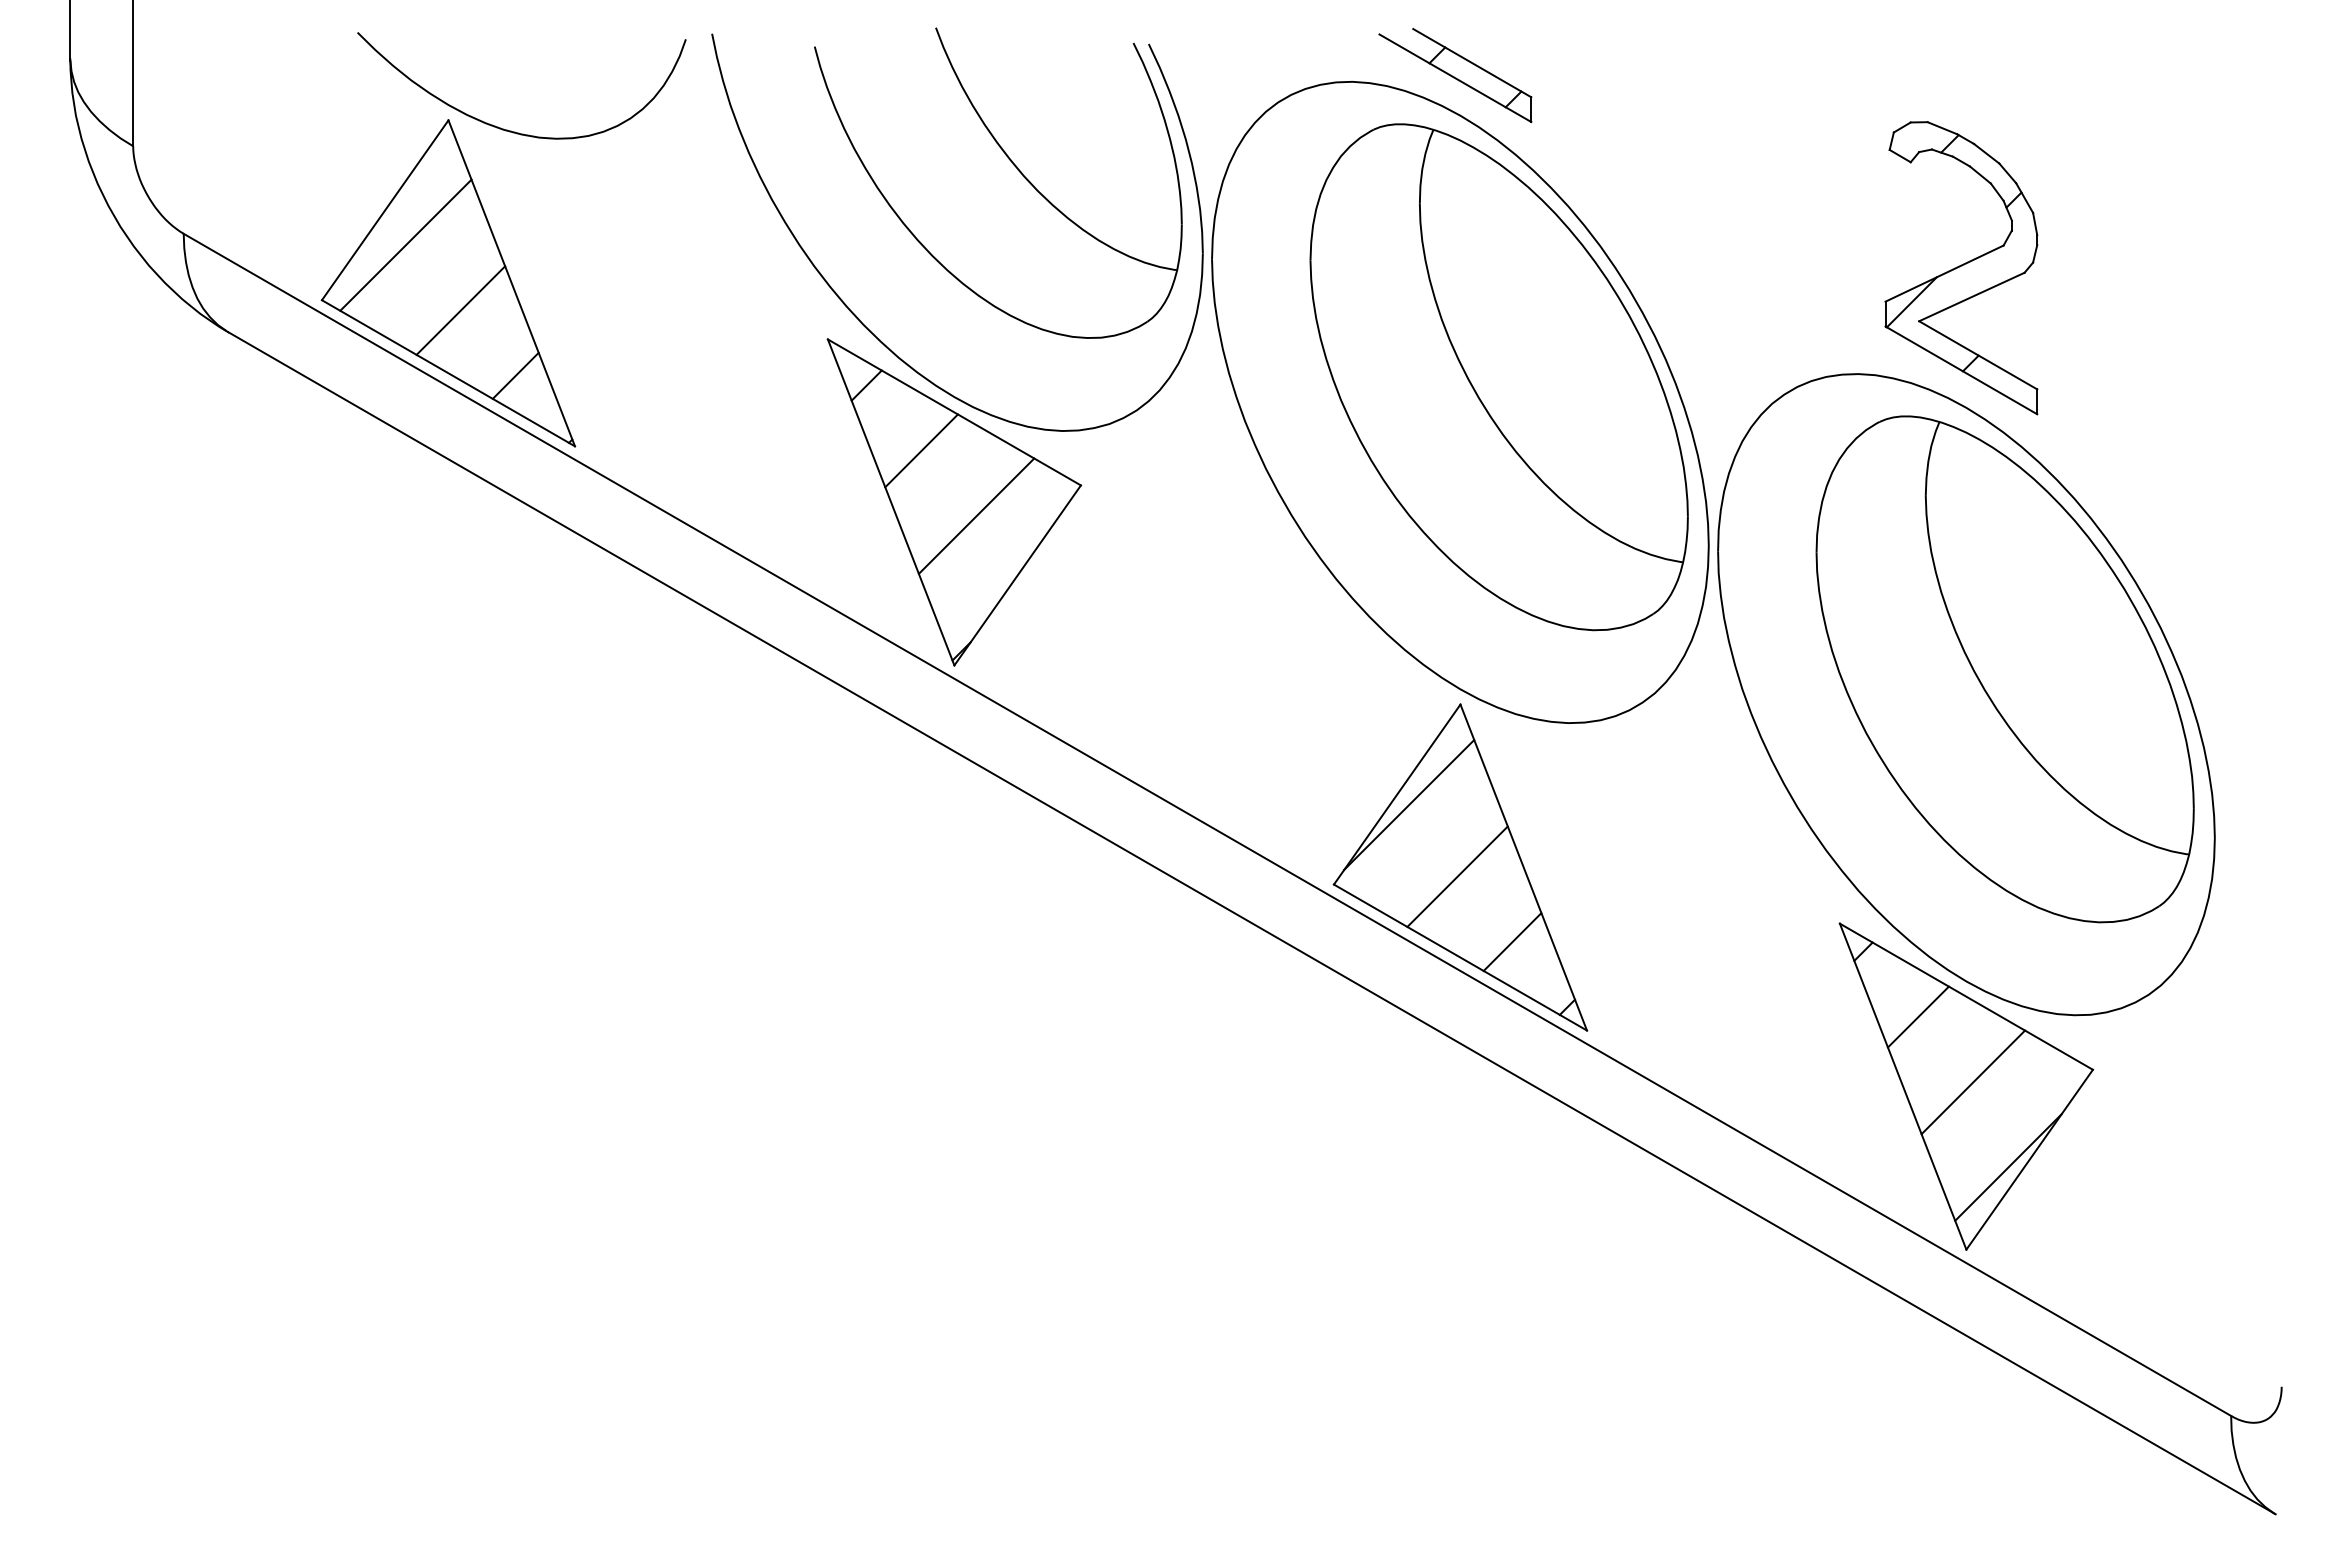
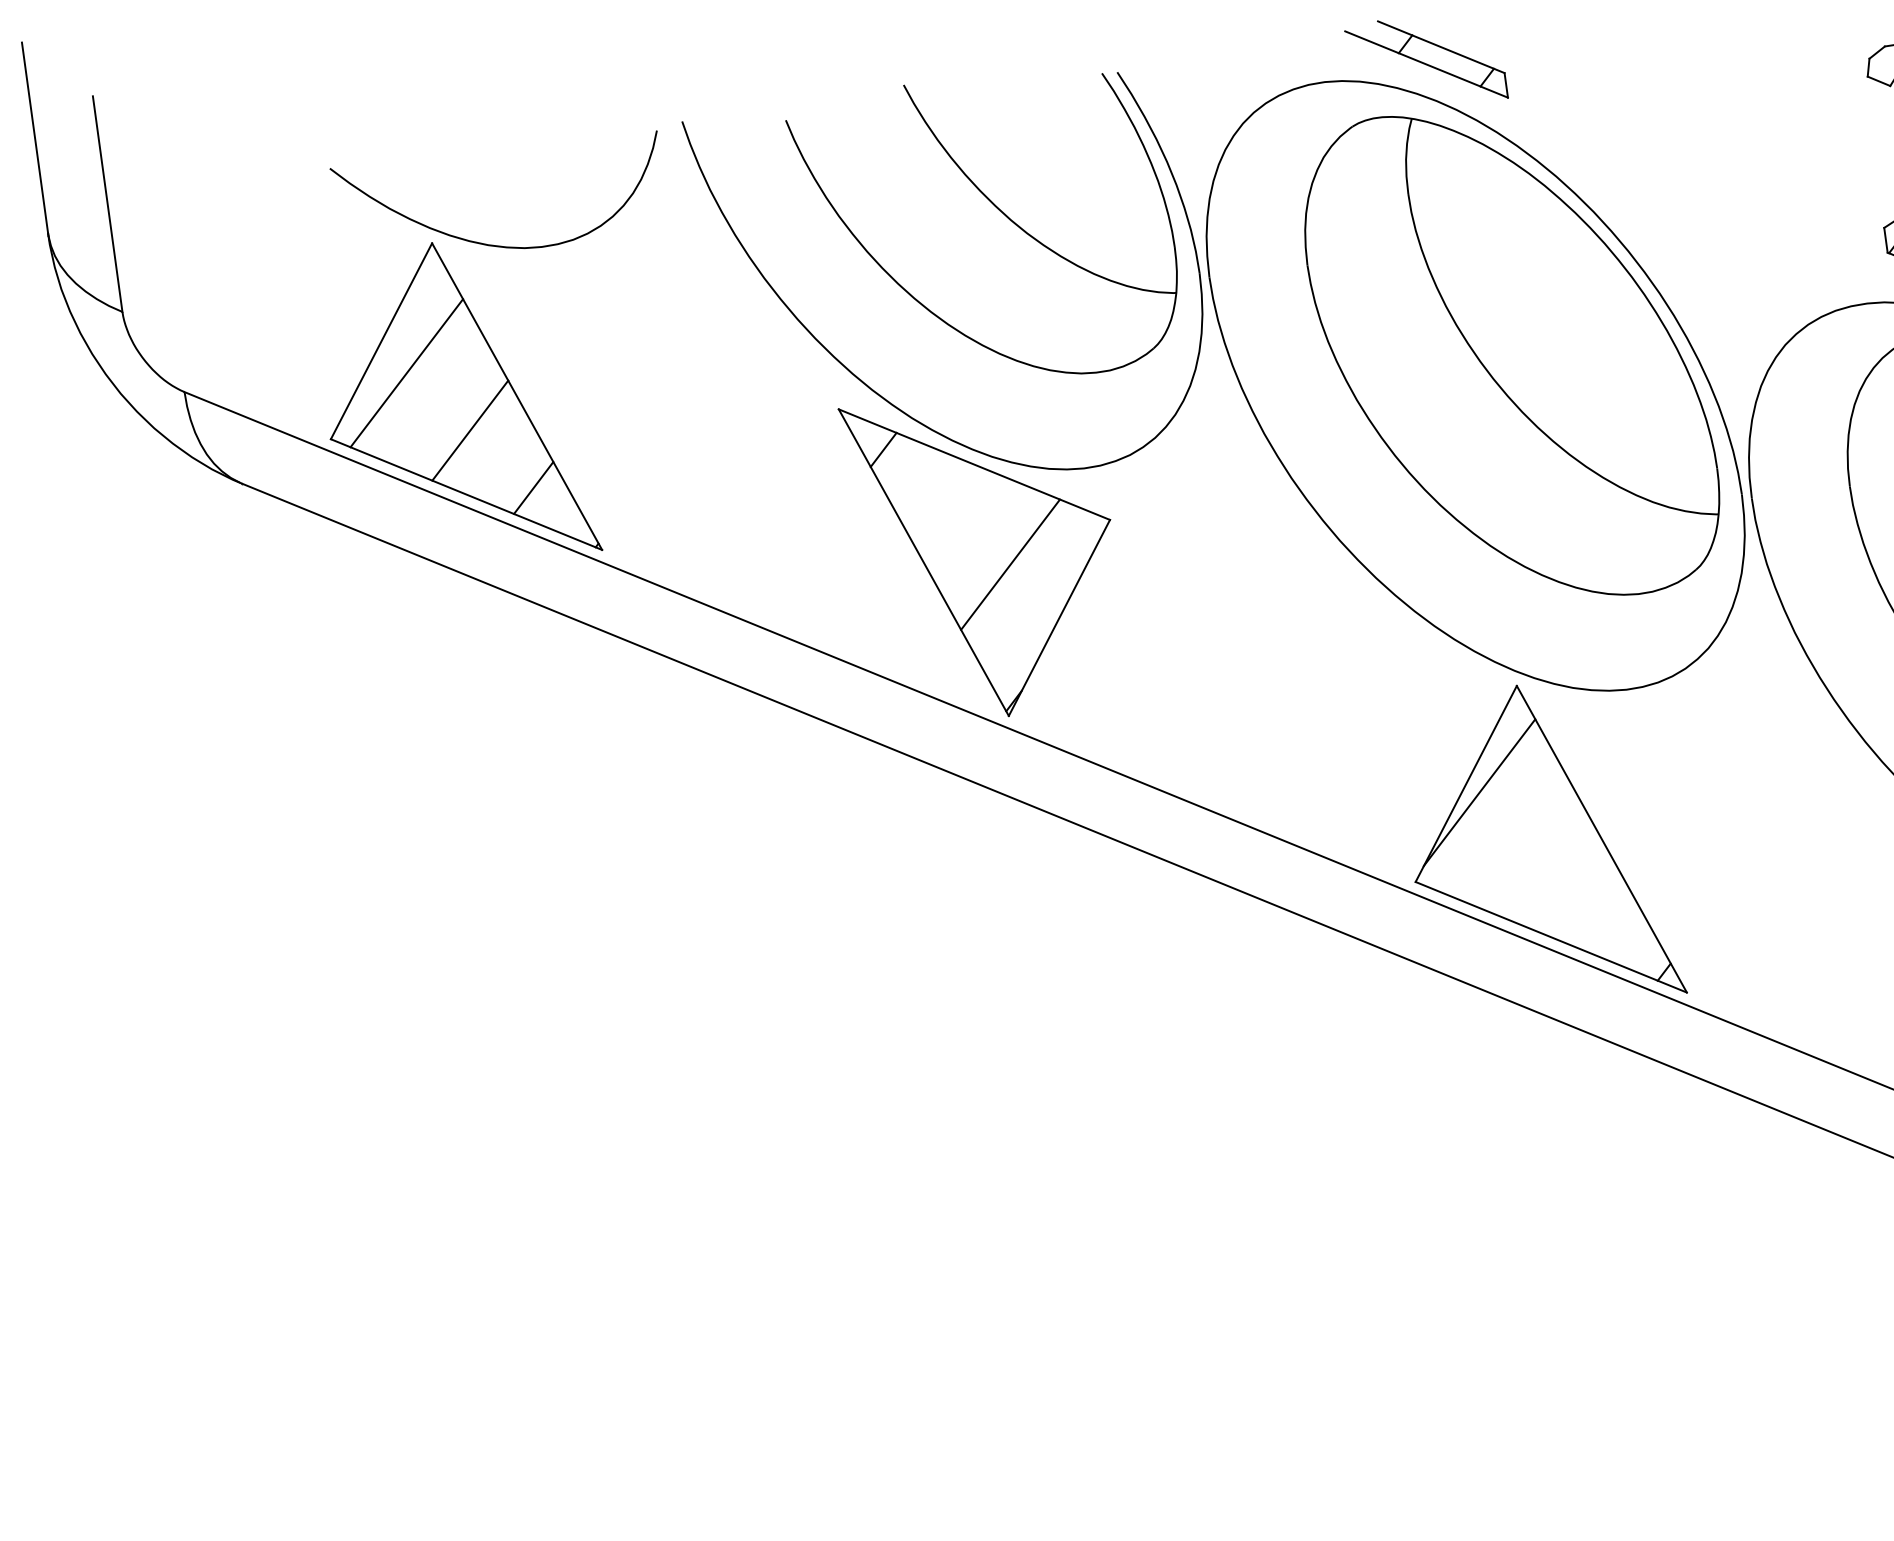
line: (921, 450) -> (946, 506), removed
line: (1457, 876) -> (1537, 857), removed
line: (1512, 942) -> (1600, 915), removed

